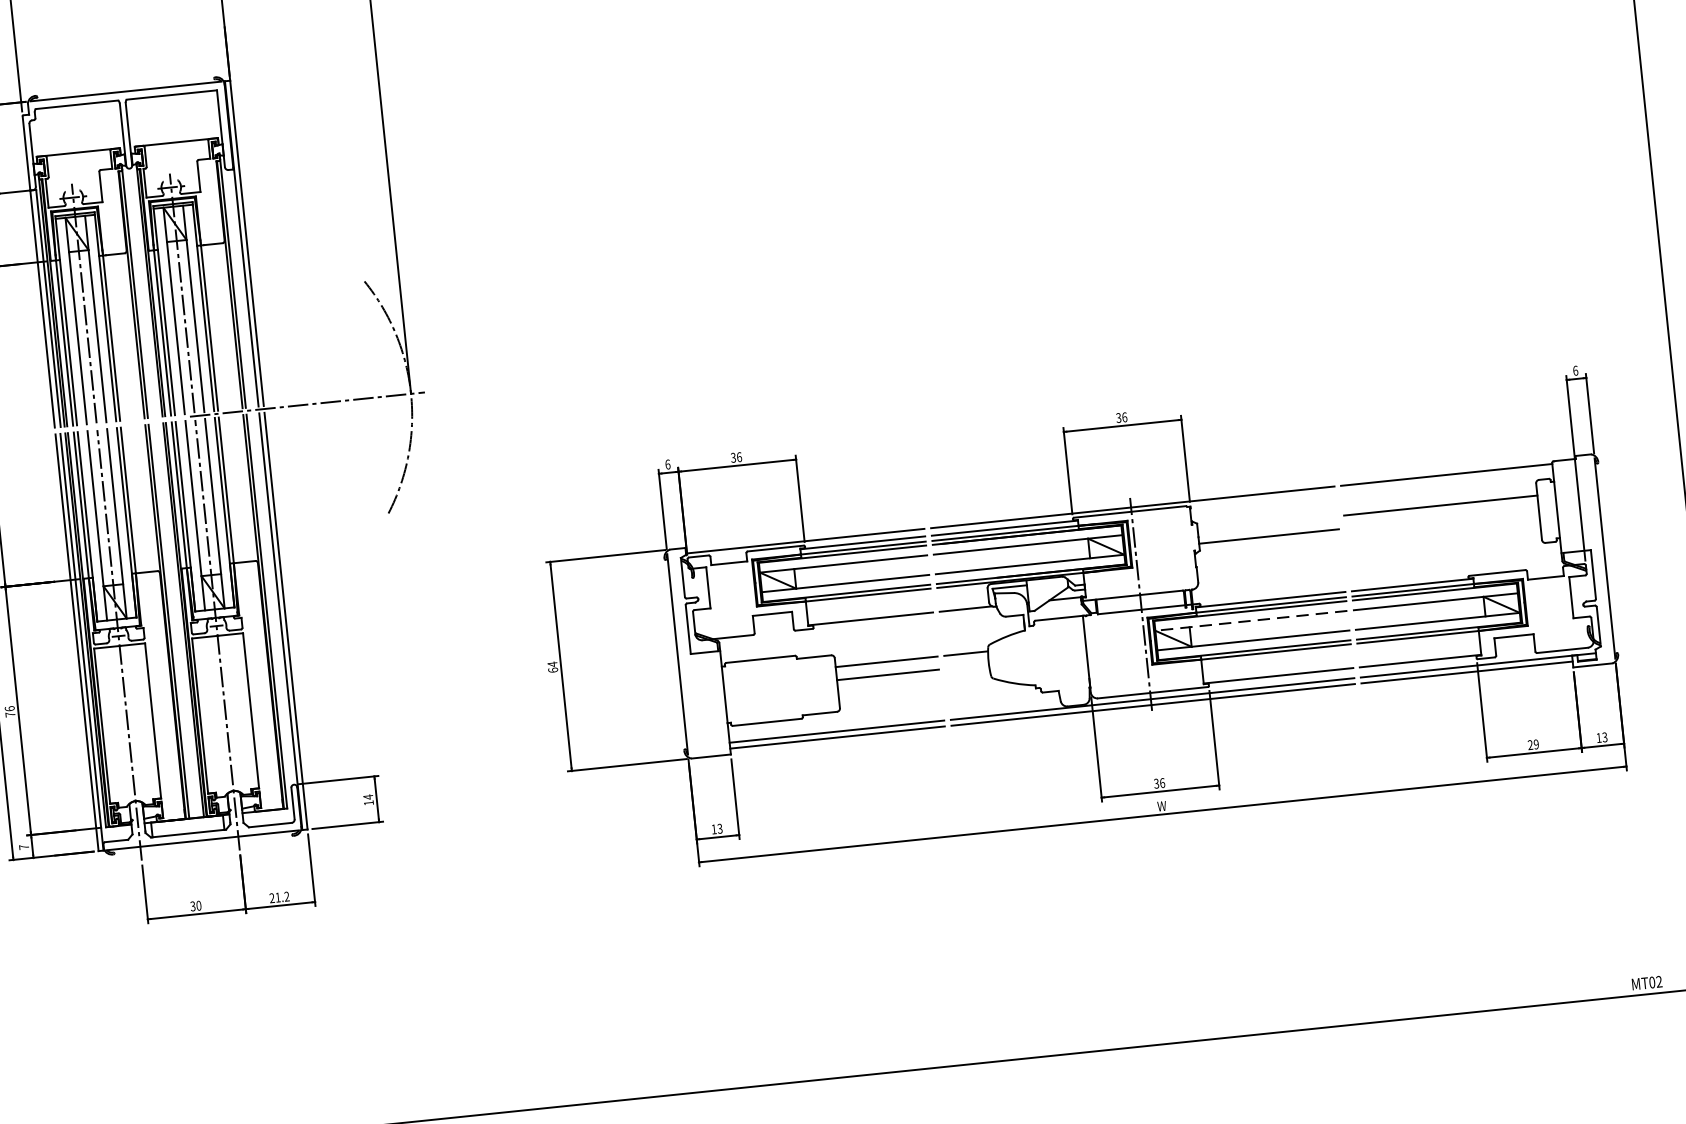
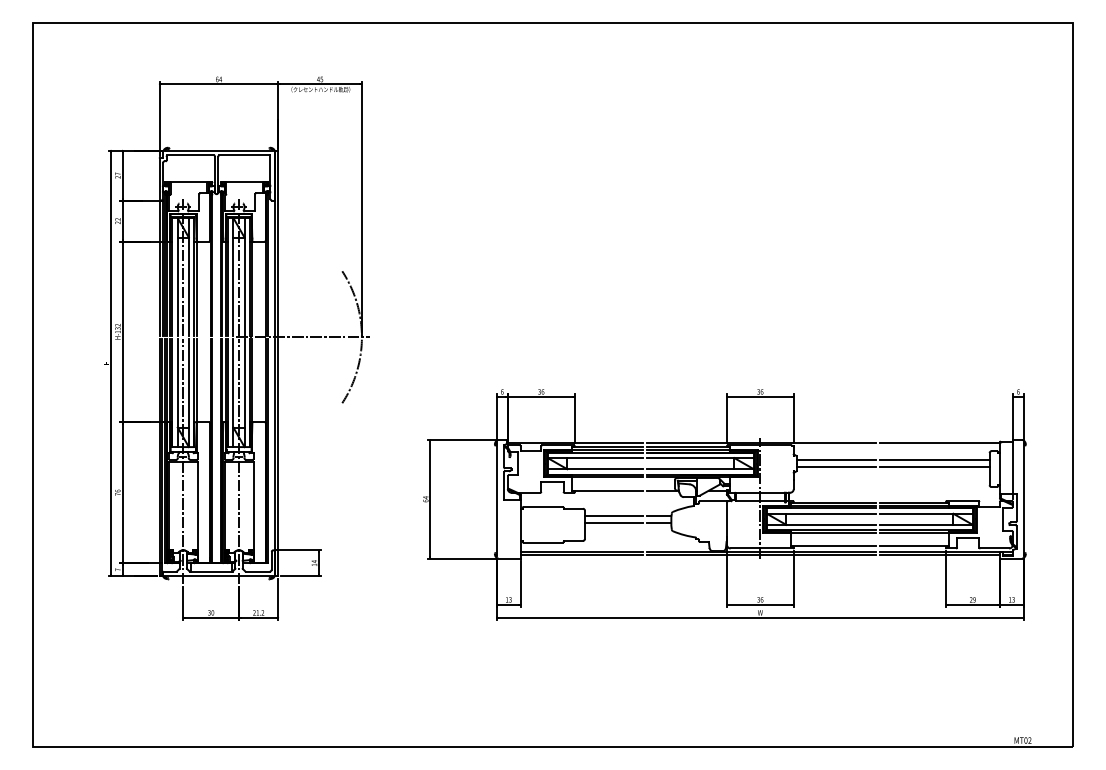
line: (1441, 518) -> (934, 467), added
line: (1267, 522) -> (836, 459), added
line: (1251, 620) -> (821, 513), dashed -> solid
line: (966, 667) -> (658, 523), added

